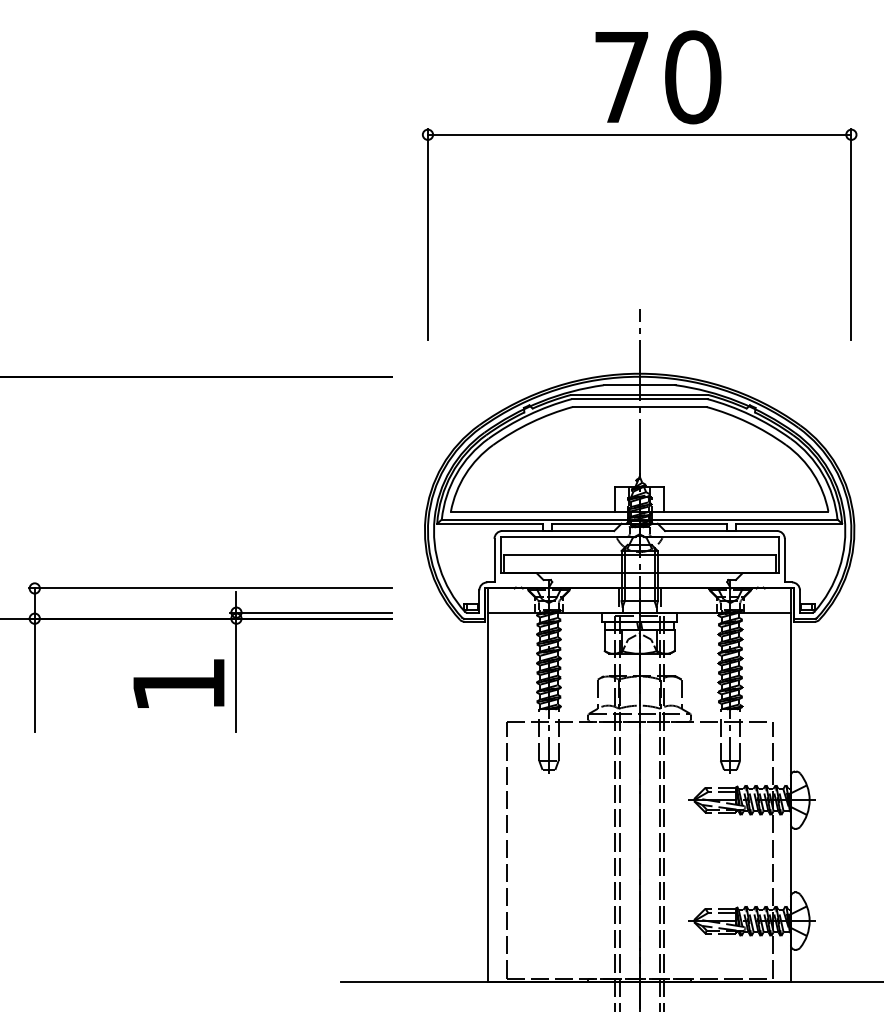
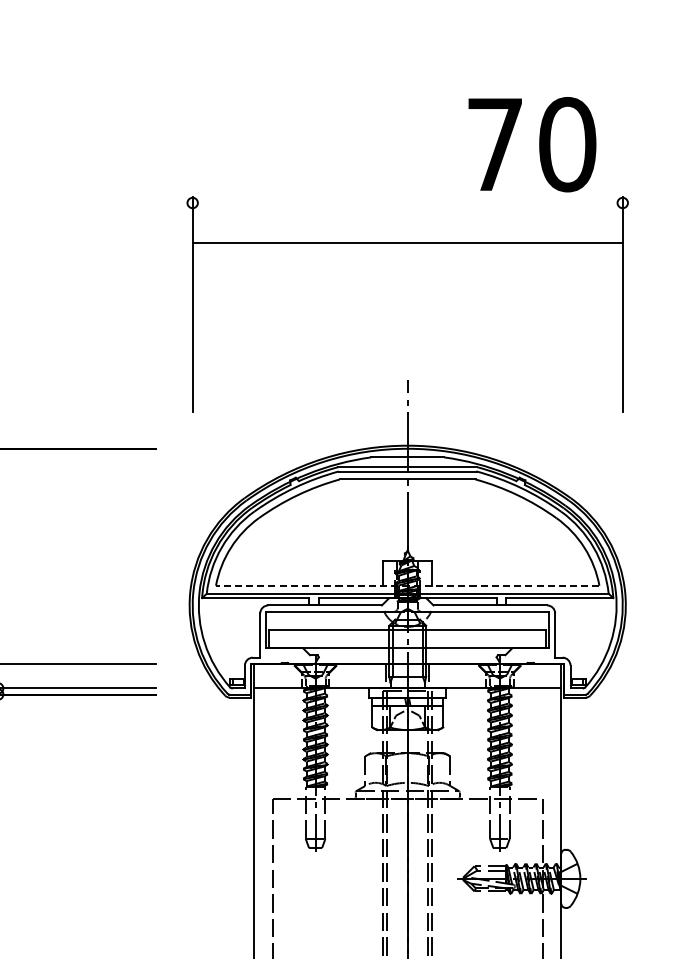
text: (658, 77) -> (532, 144), moved
line: (639, 134) -> (407, 242), moved
line: (639, 511) -> (407, 585), solid -> dashed

